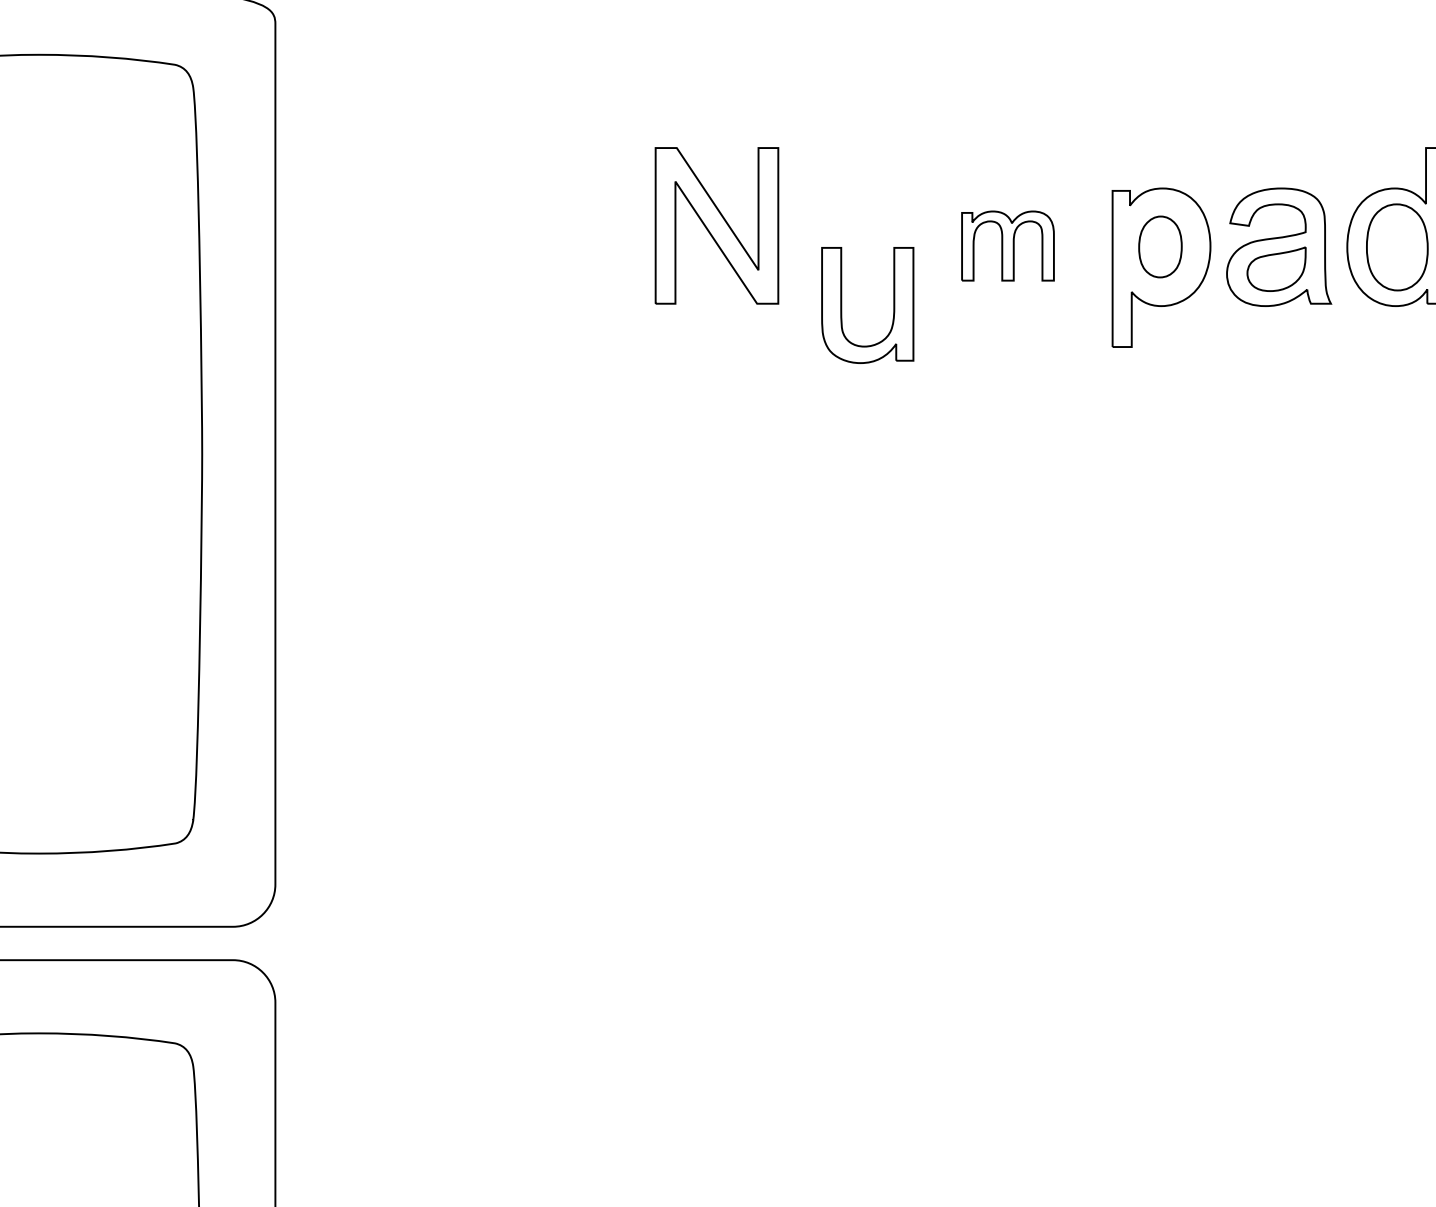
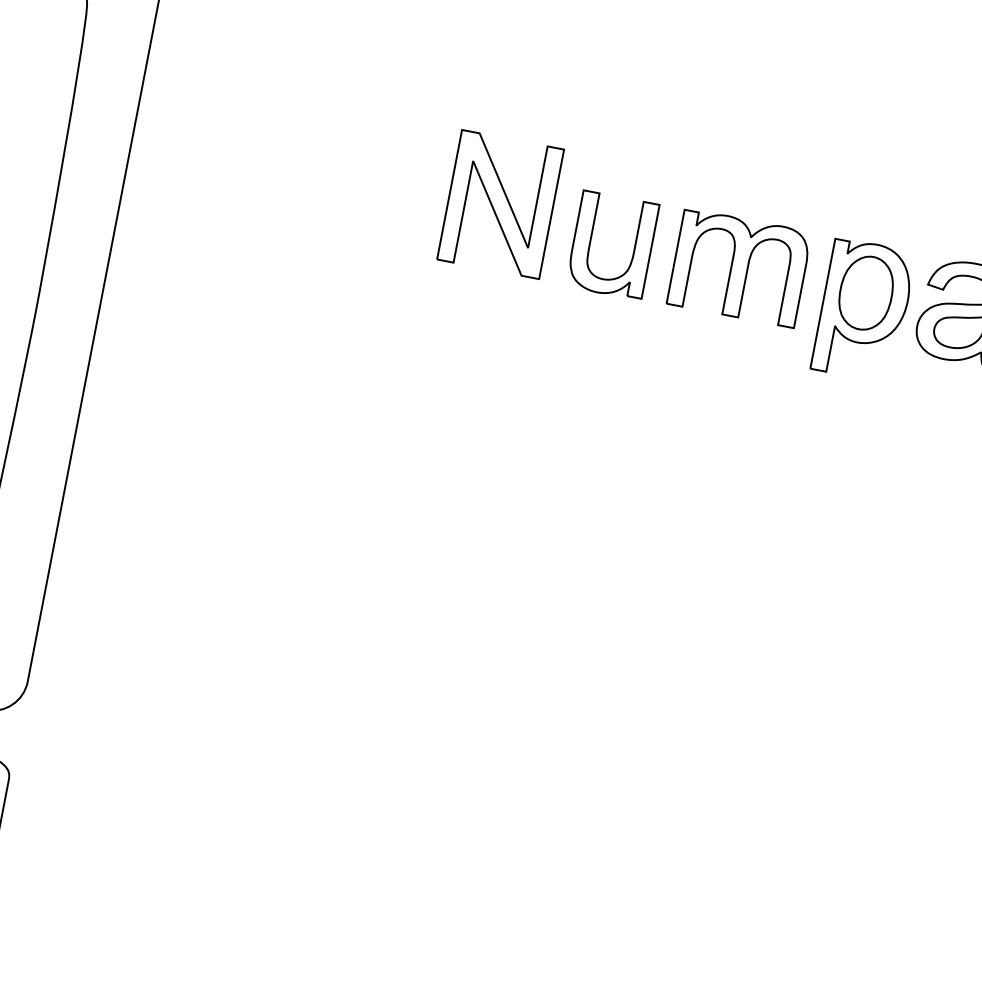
part: (1007, 245) -> (739, 267), size x1.67
part: (1160, 246) -> (866, 292), size x1.43
part: (842, 305) -> (591, 241), moved

